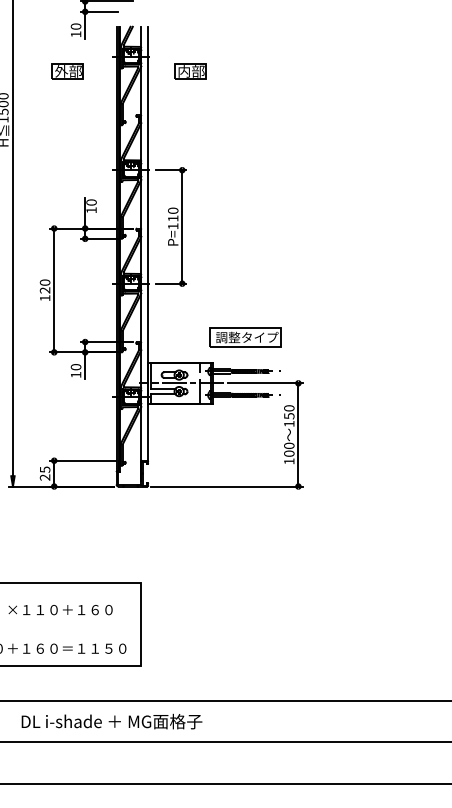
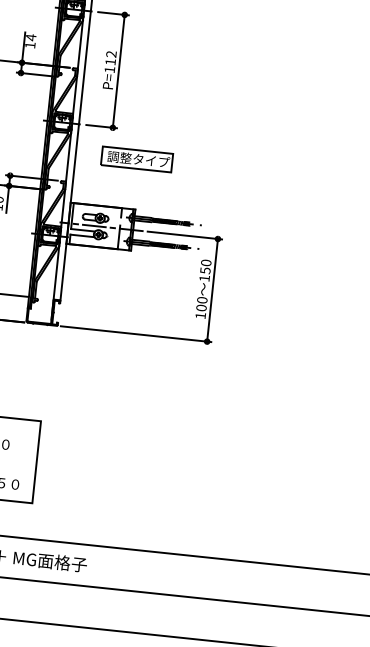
text: (91, 202) -> (31, 37), 10 -> 14
text: (173, 210) -> (111, 54), P=110 -> P=112
part: (245, 337) -> (136, 159), moved

